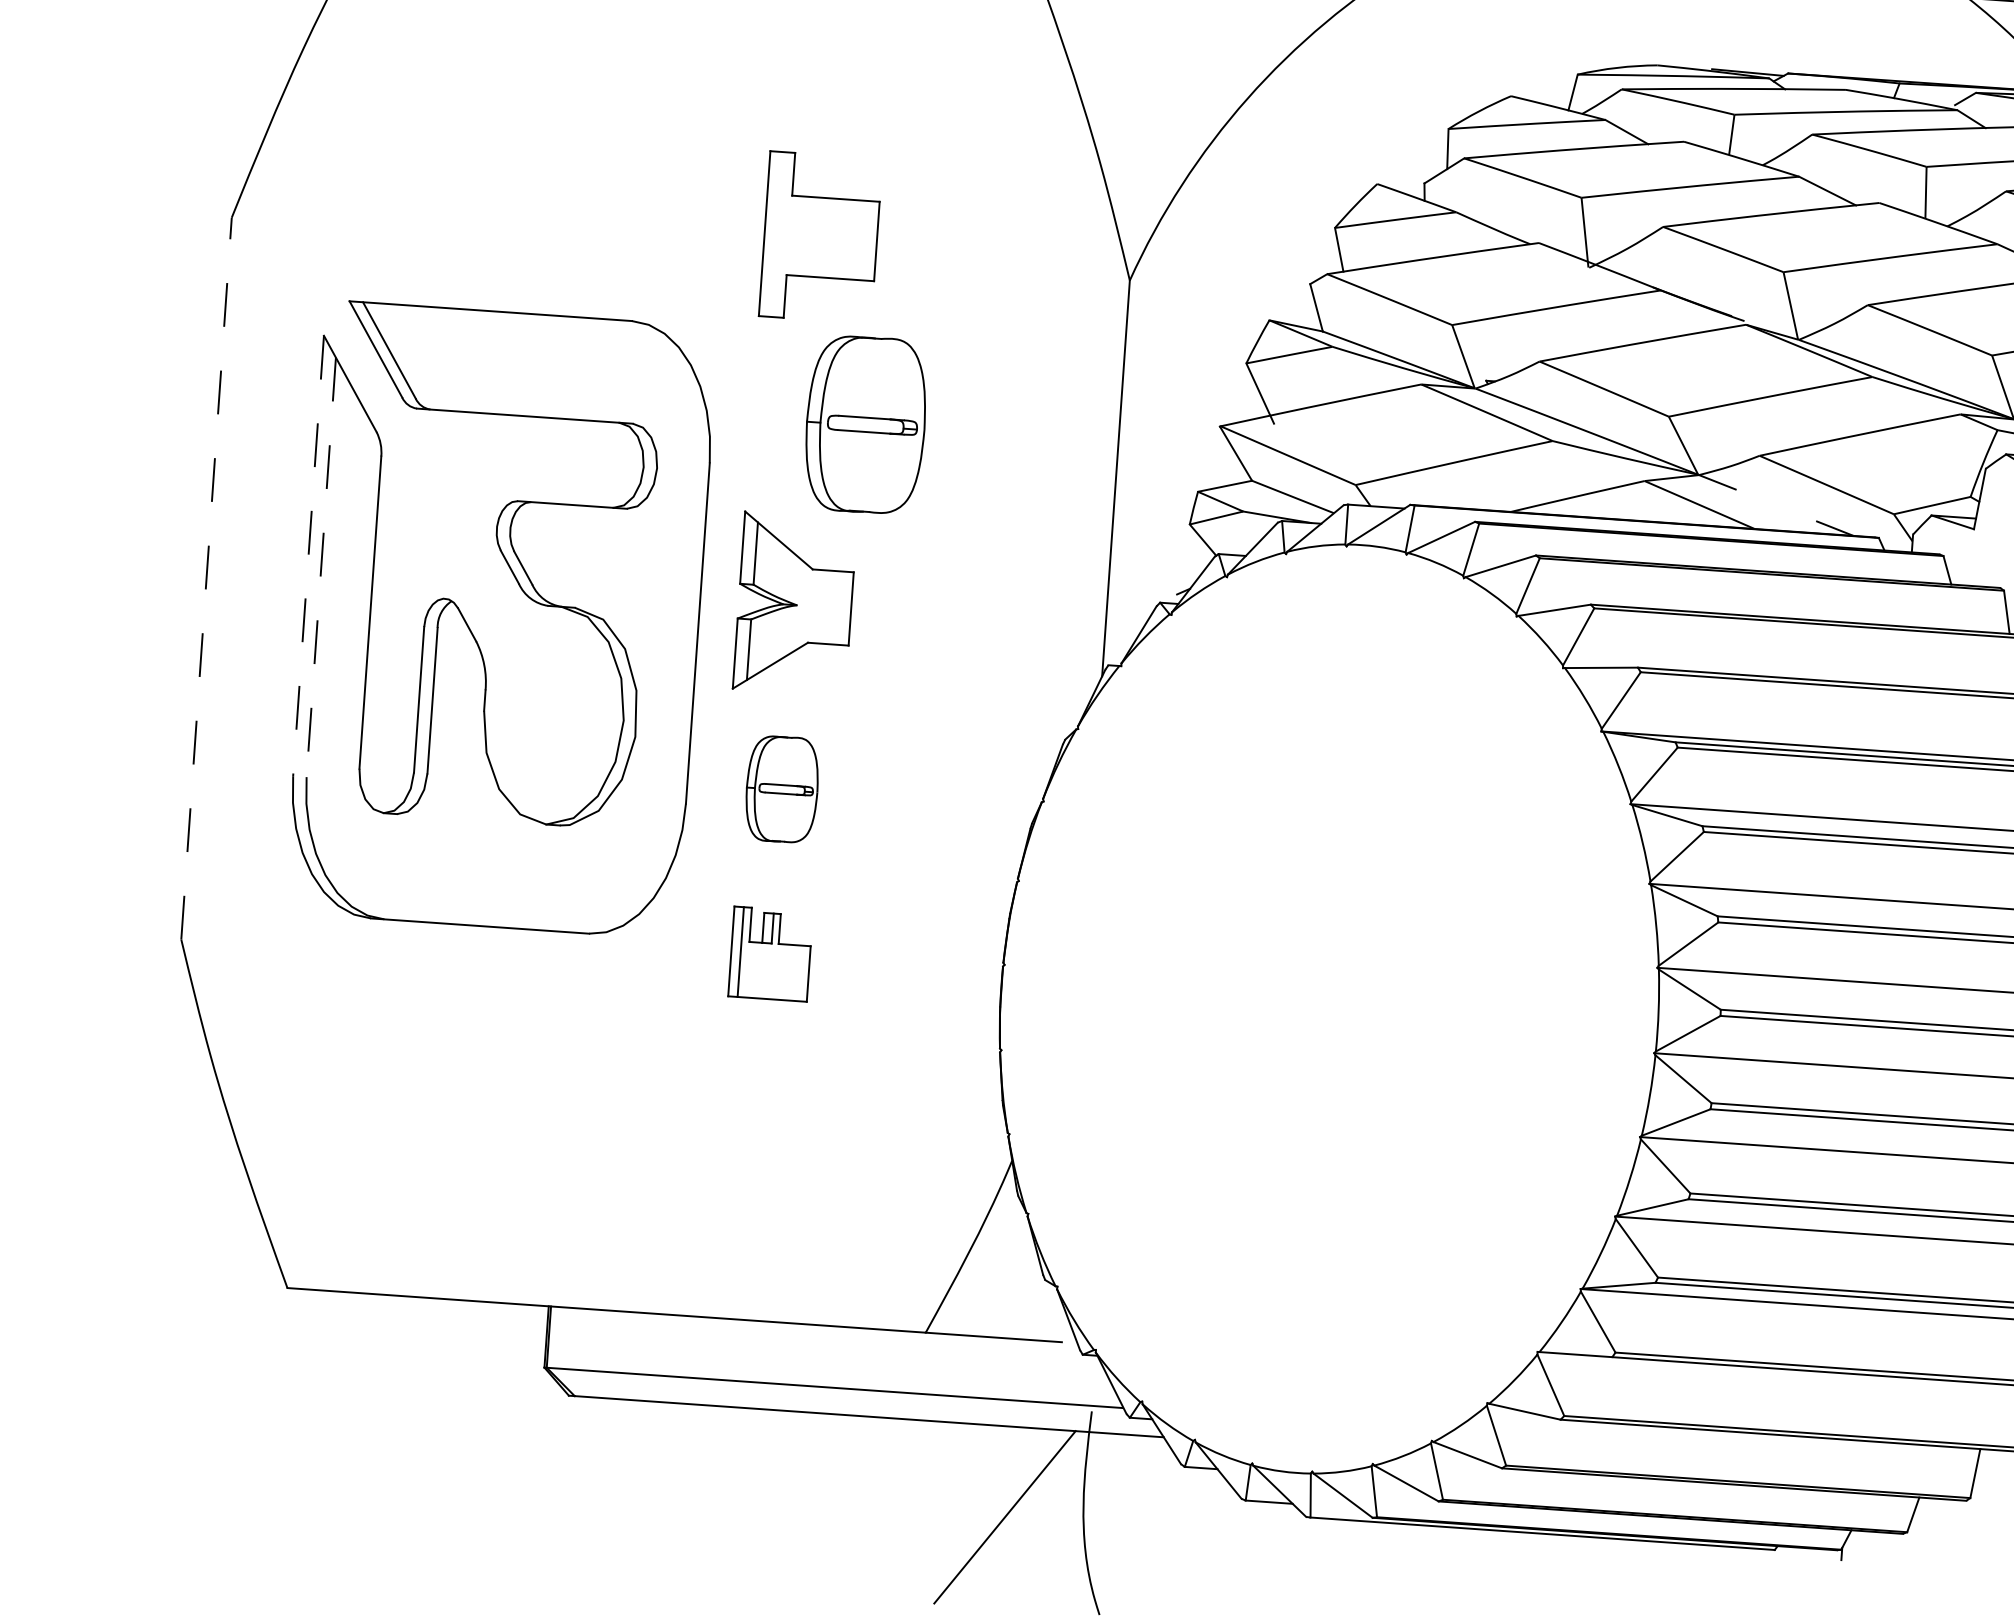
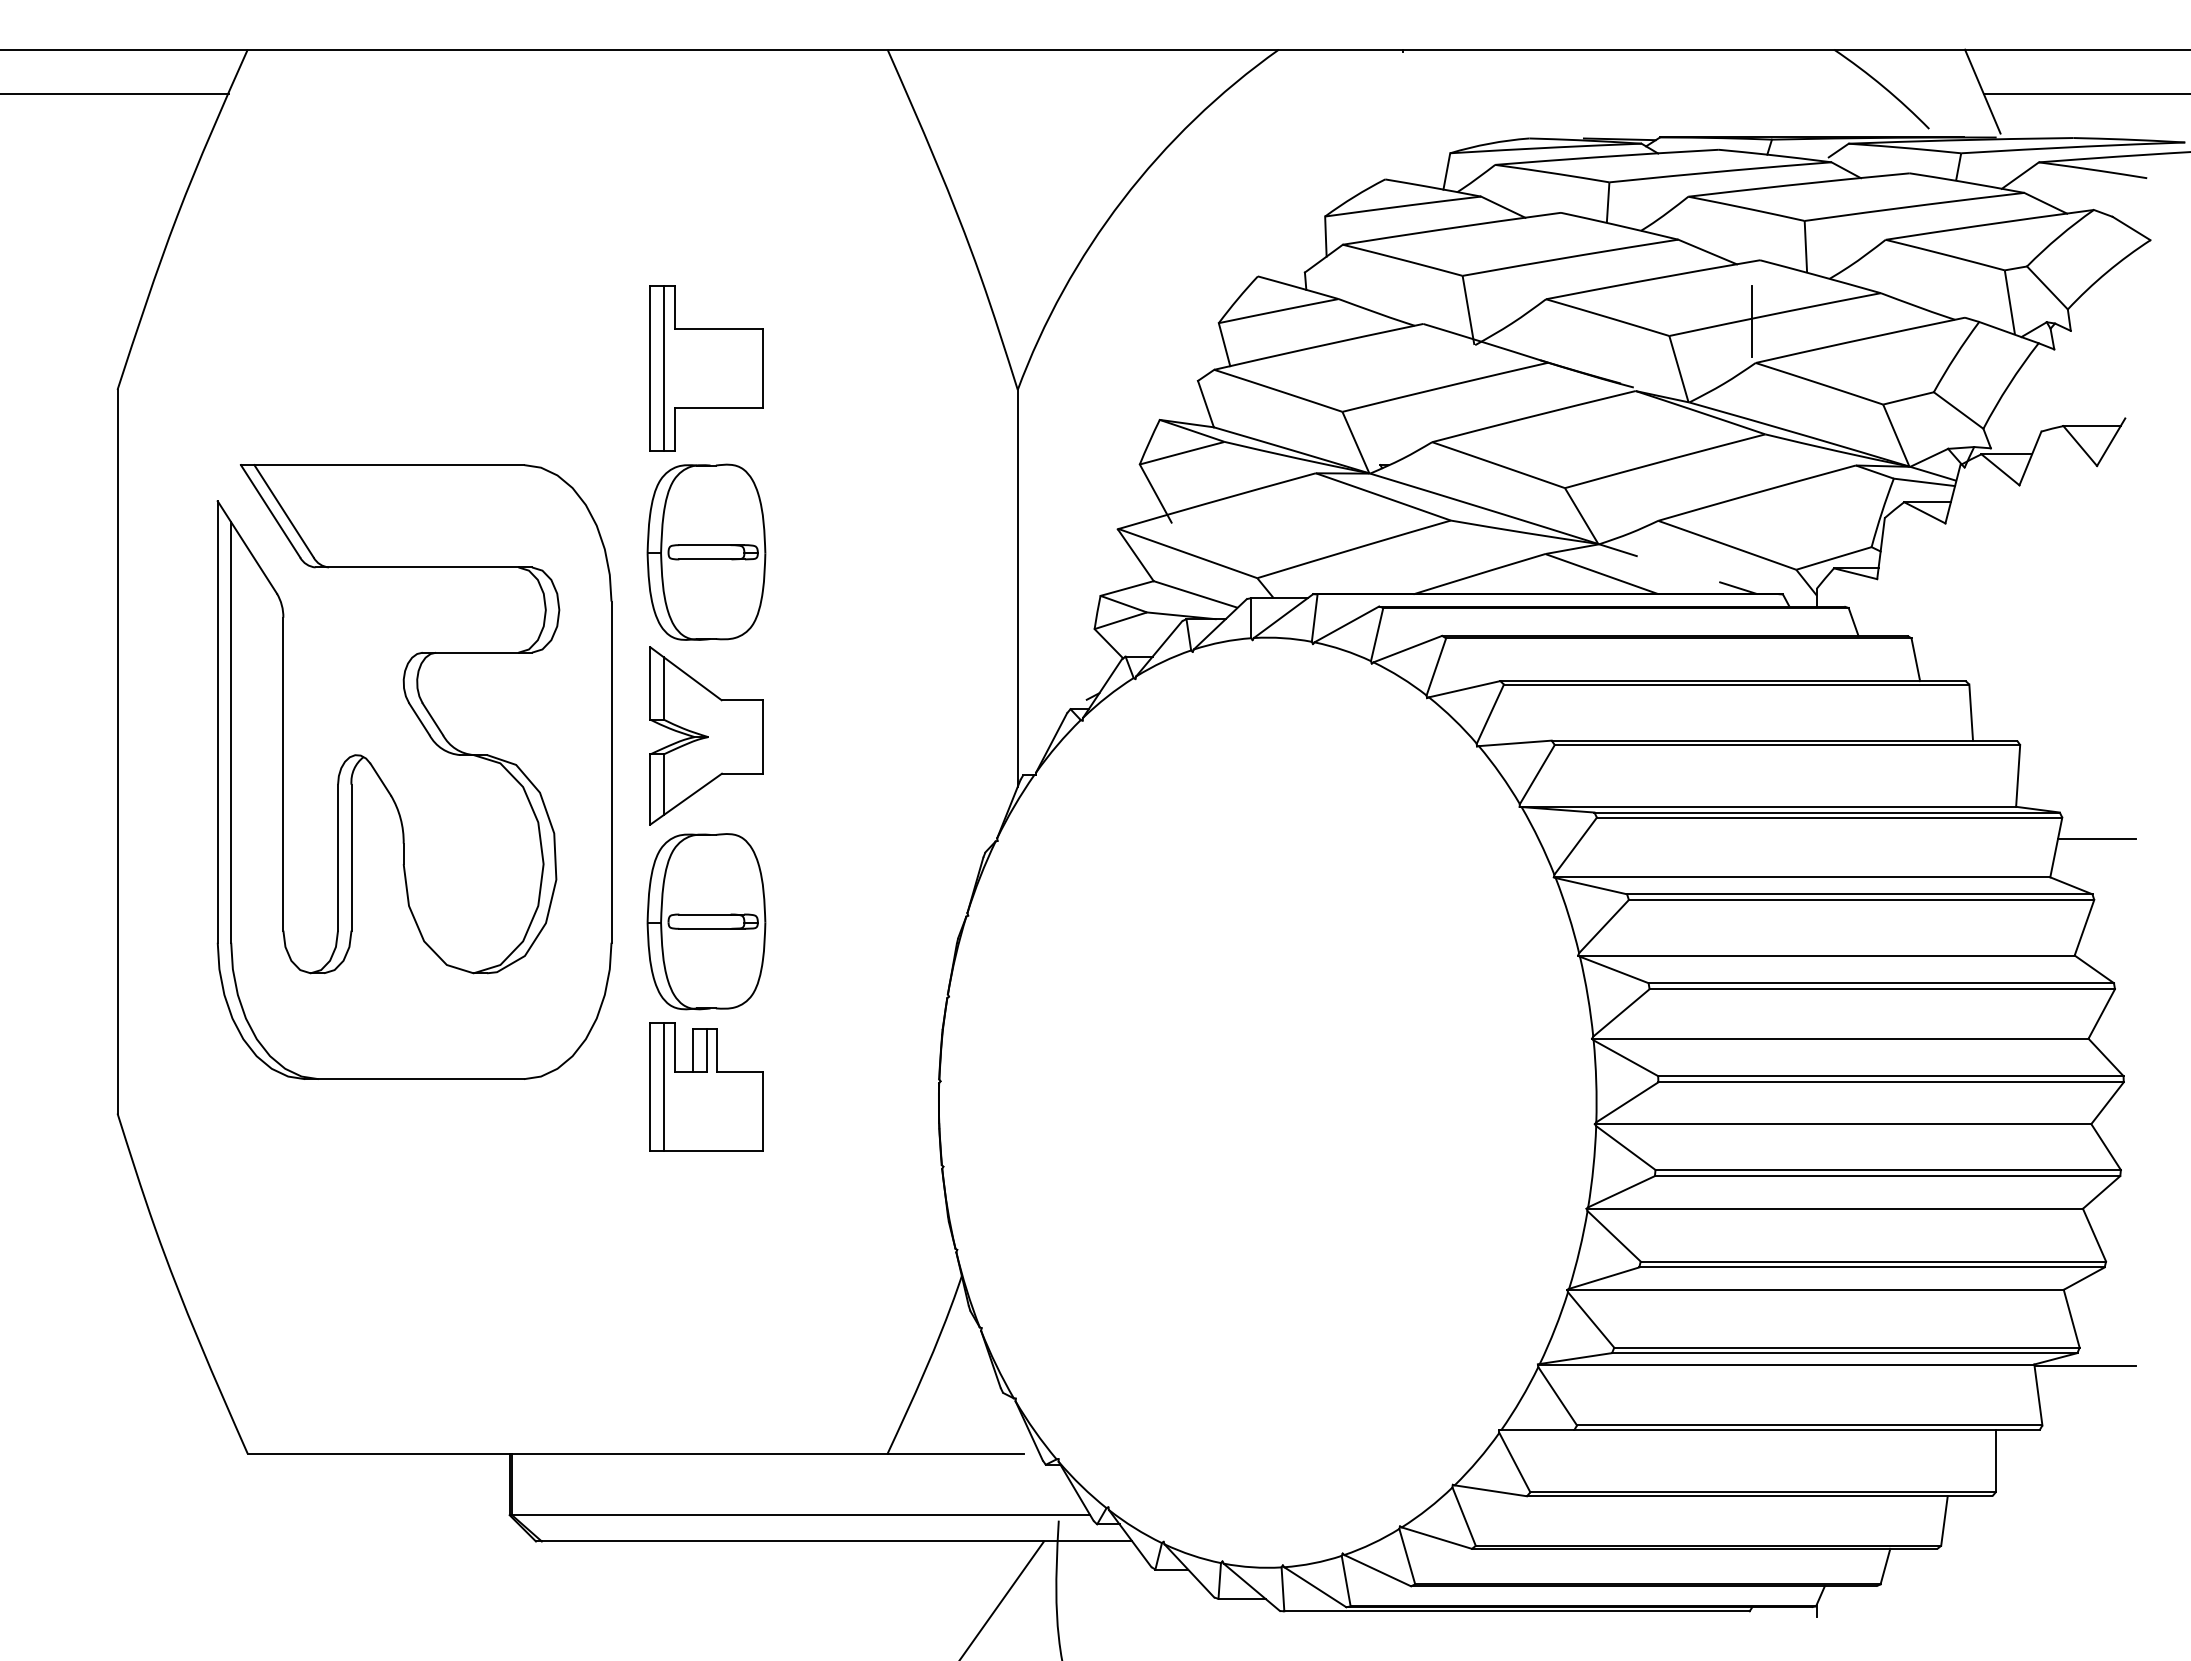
line: (777, 234) -> (663, 368), added
line: (1867, 262) -> (1752, 320), added
part: (865, 424) -> (706, 551), moved
line: (308, 555) -> (217, 721), dashed -> solid
line: (321, 567) -> (231, 732), dashed -> solid
line: (206, 578) -> (117, 751), dashed -> solid
part: (782, 789) -> (706, 921), size x1.67
part: (770, 953) -> (706, 1086), size x1.43

